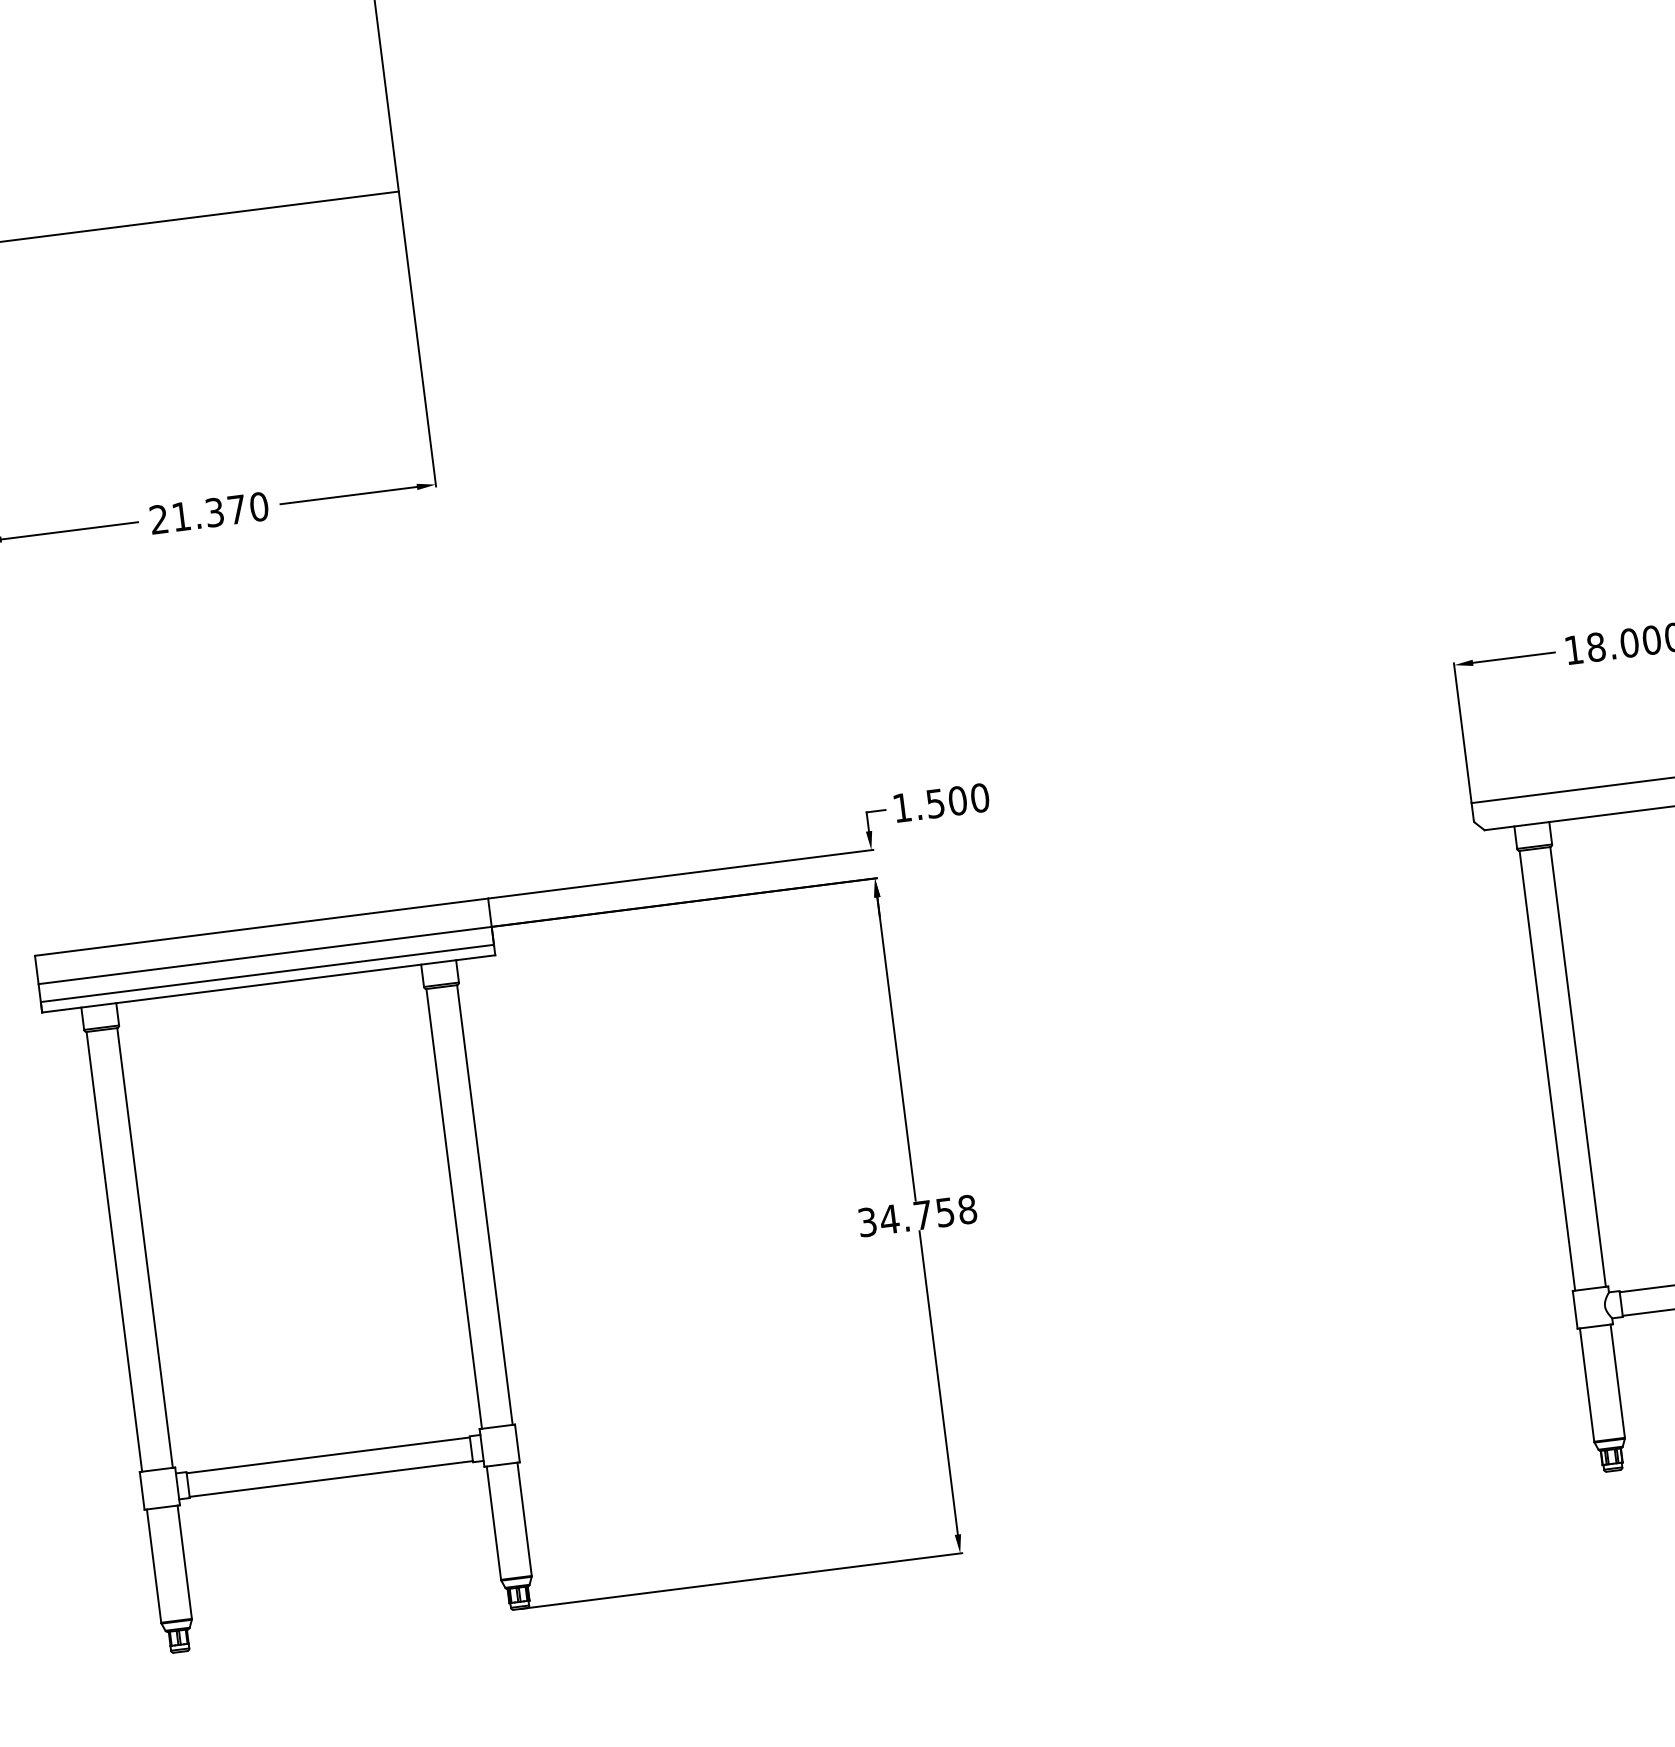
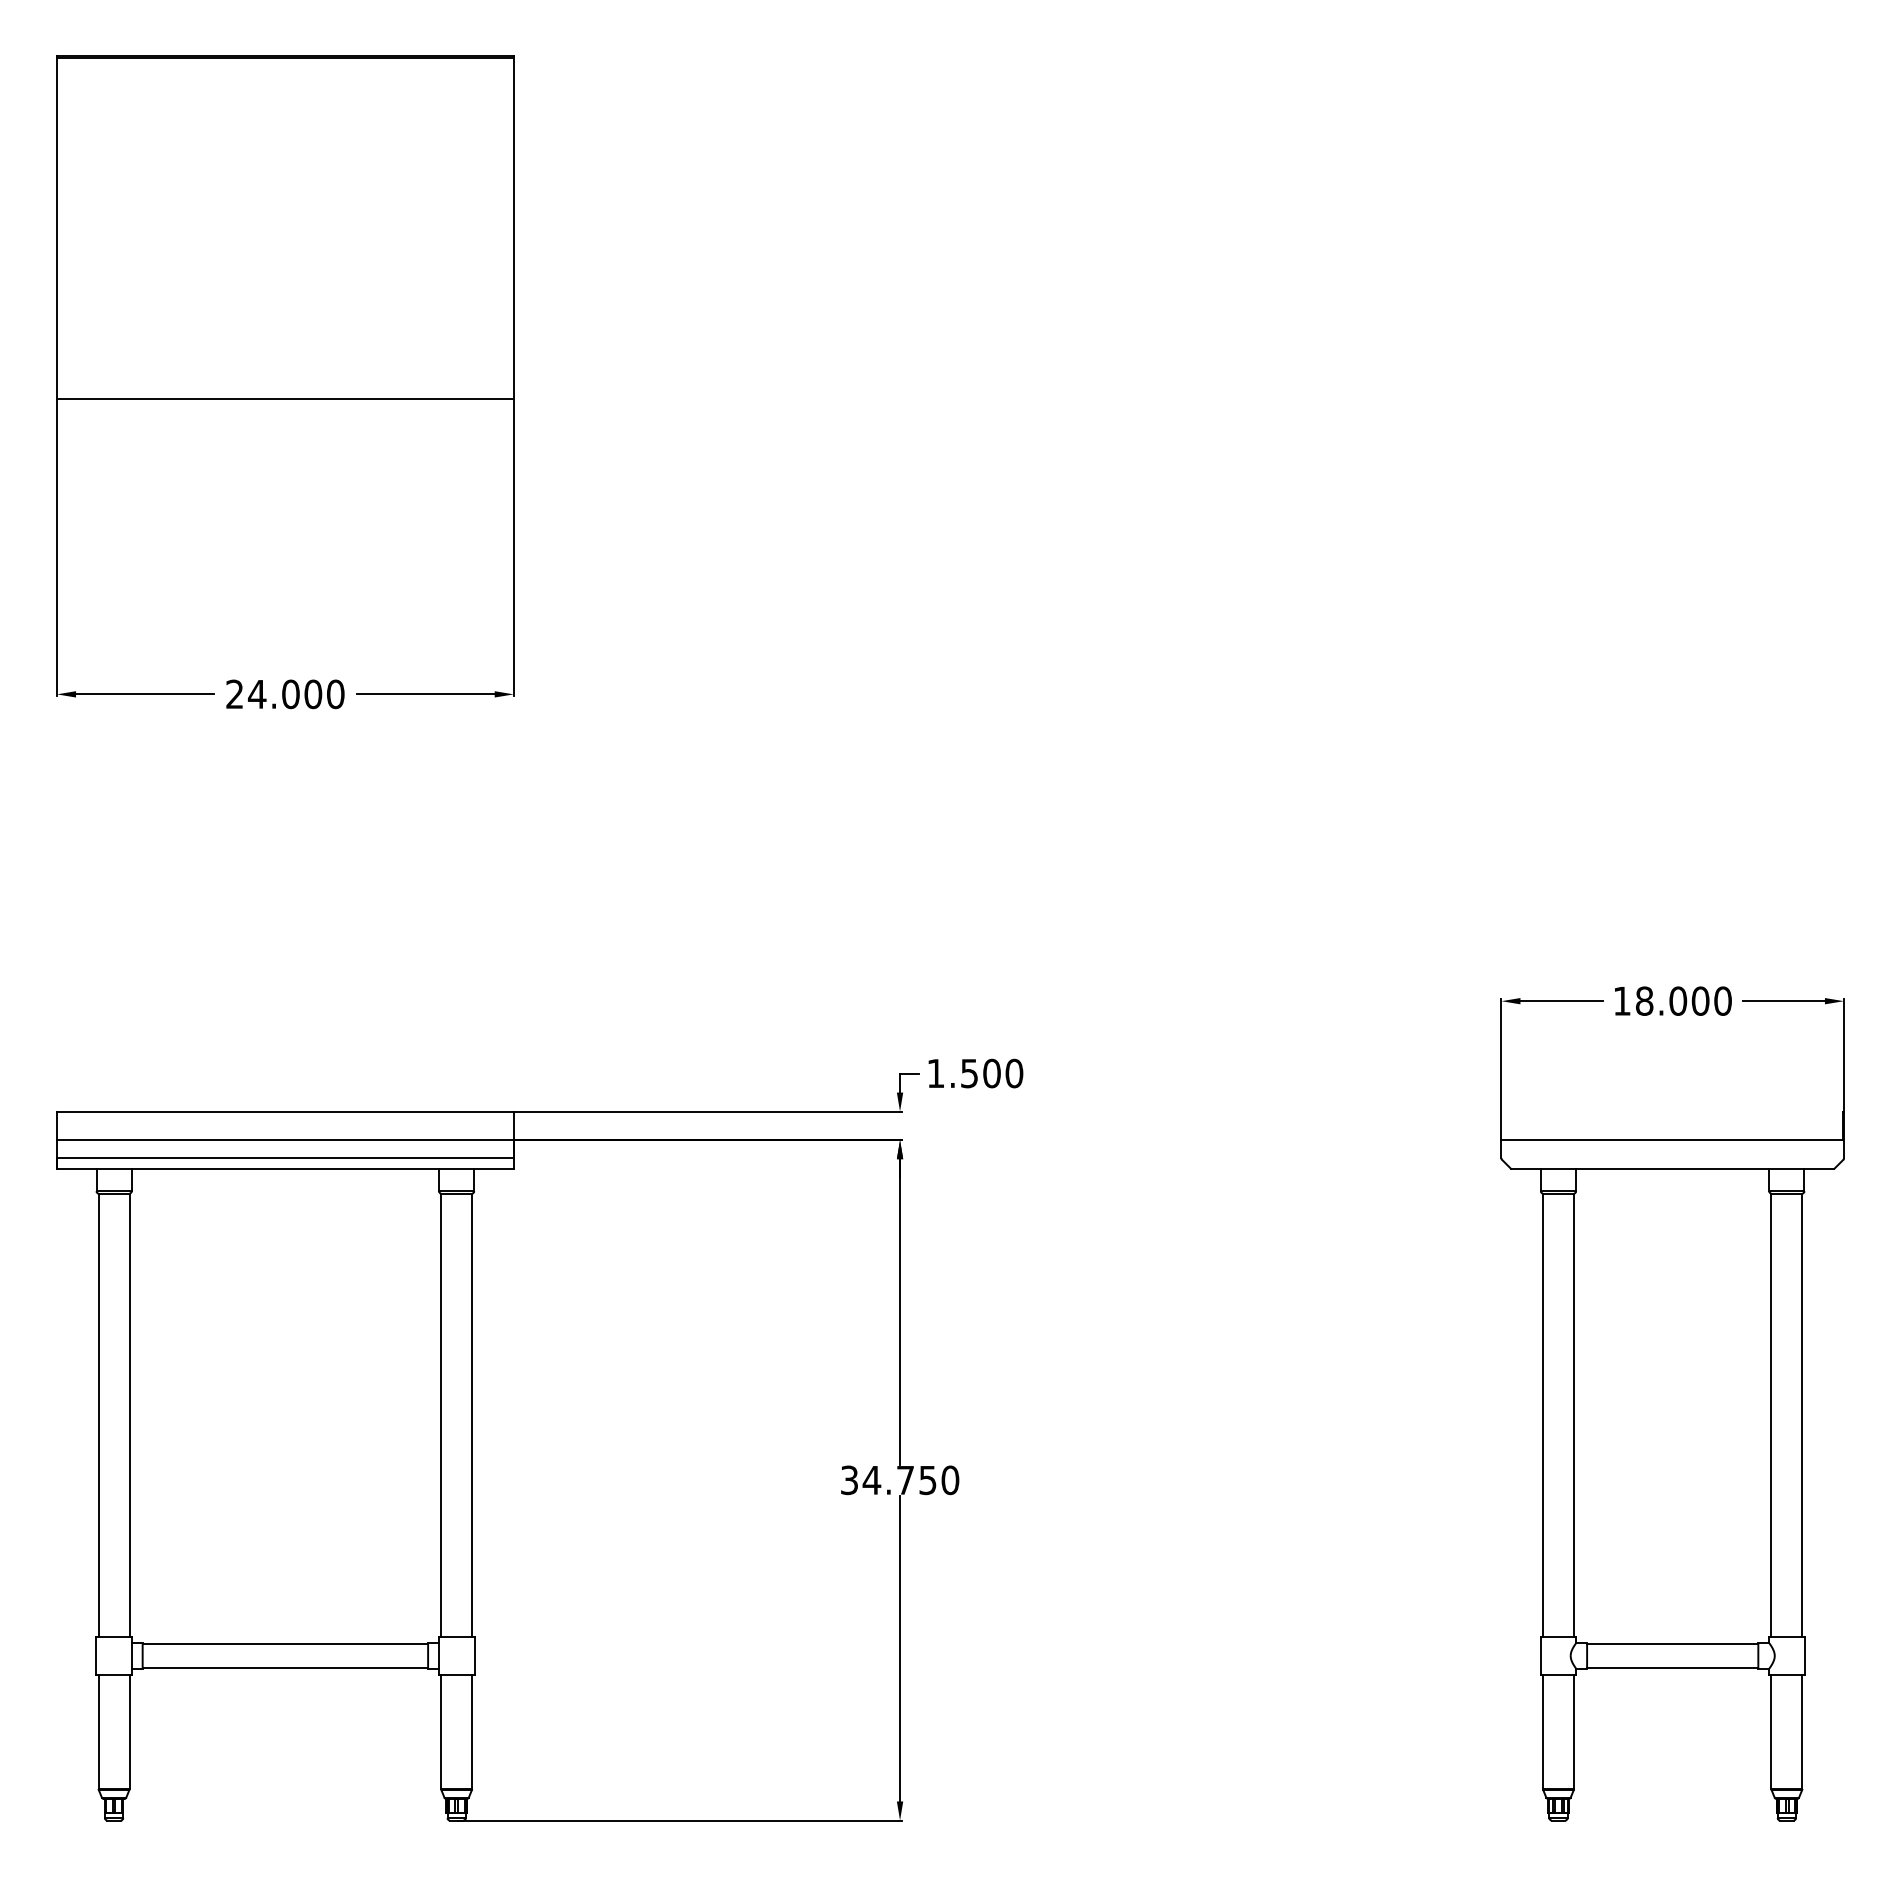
text: (209, 513) -> (285, 694), 21.370 -> 24.000
text: (967, 1208) -> (950, 1479), 34.758 -> 34.750

